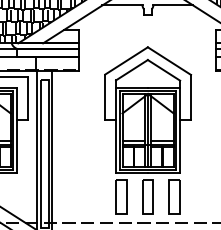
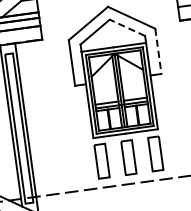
line: (163, 70) -> (126, 28), solid -> dashed
line: (191, 97) -> (158, 51), solid -> dashed

